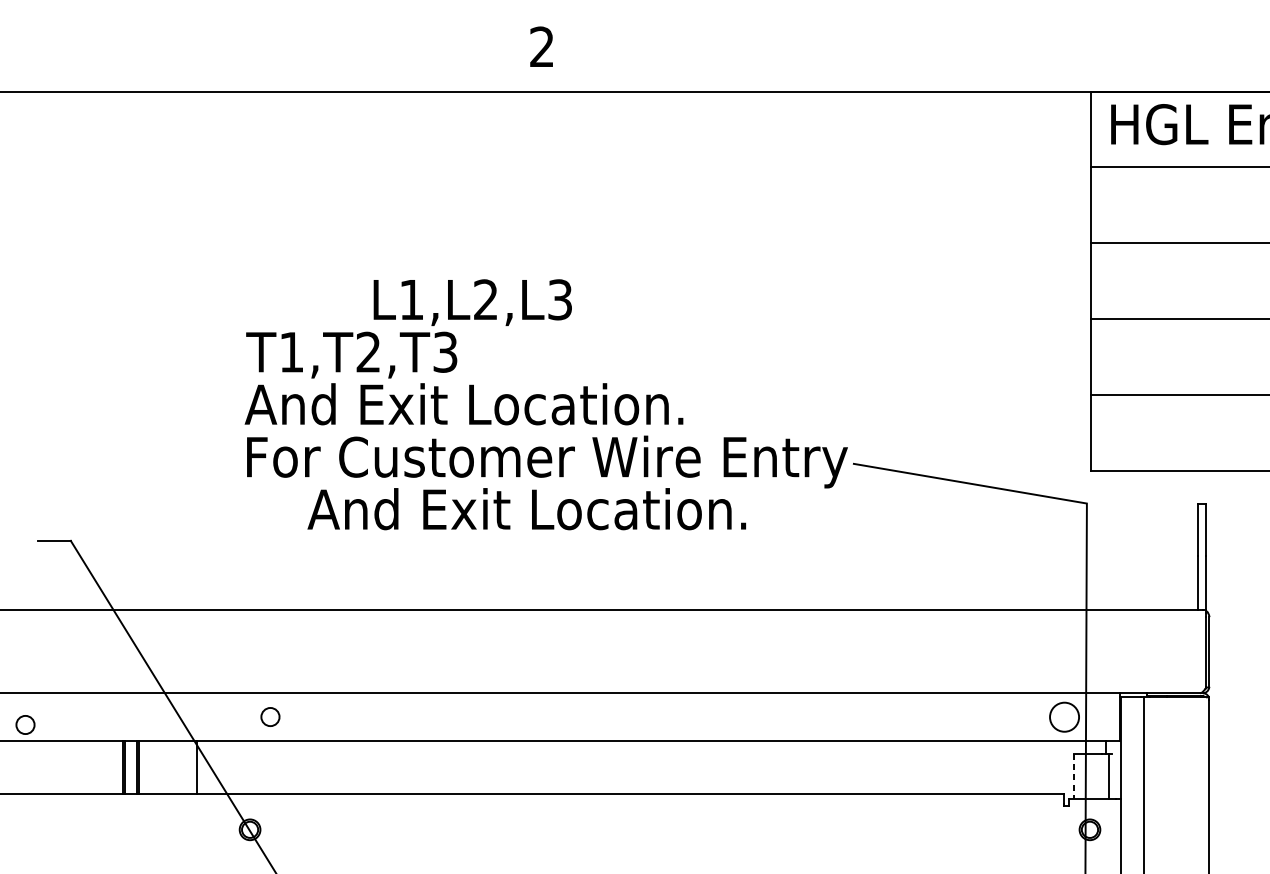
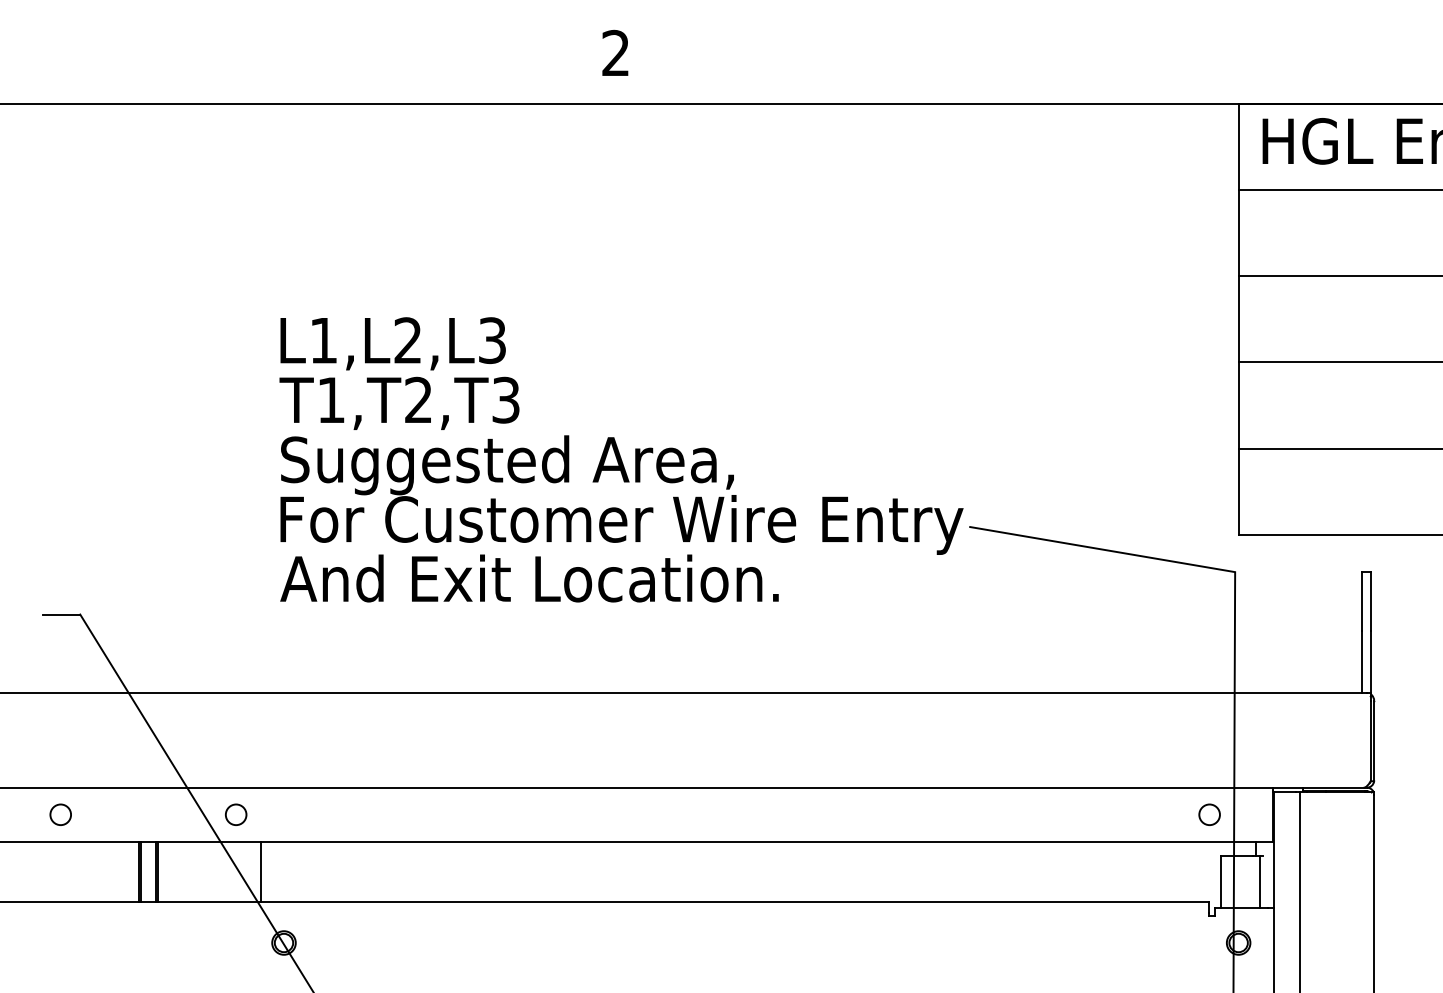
text: (472, 302) -> (392, 343), moved
text: (463, 409) -> (526, 465), And Exit Location. -> Suggested Area,
text: (526, 509) -> (529, 578), moved
circle: (270, 716) -> (236, 814), moved
circle: (1064, 716) -> (1209, 814), size x0.62
circle: (25, 724) -> (60, 814), moved
line: (196, 766) -> (261, 871), moved
line: (1074, 776) -> (1220, 882), dashed -> solid

